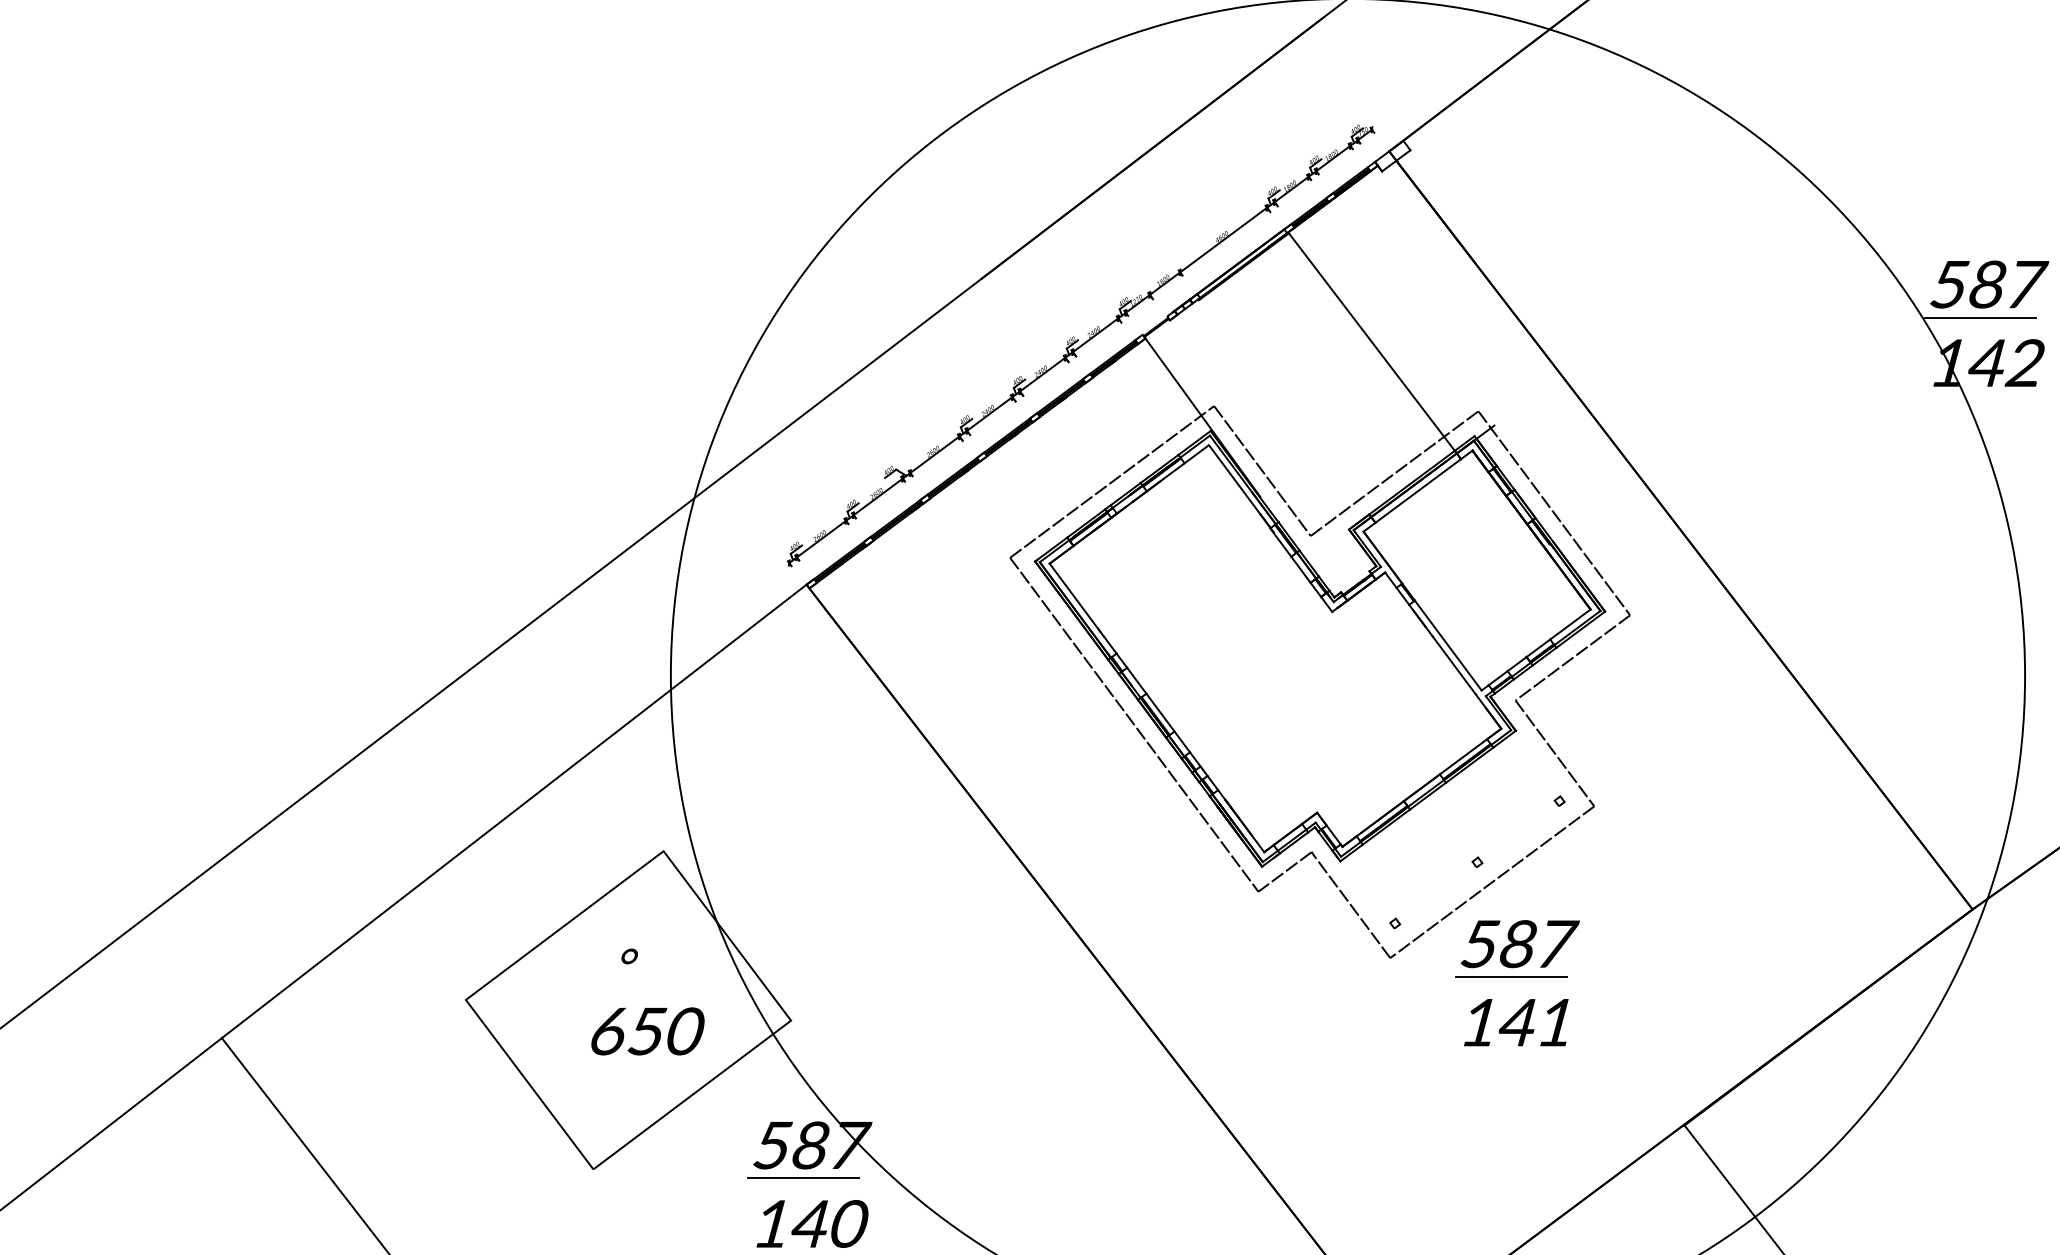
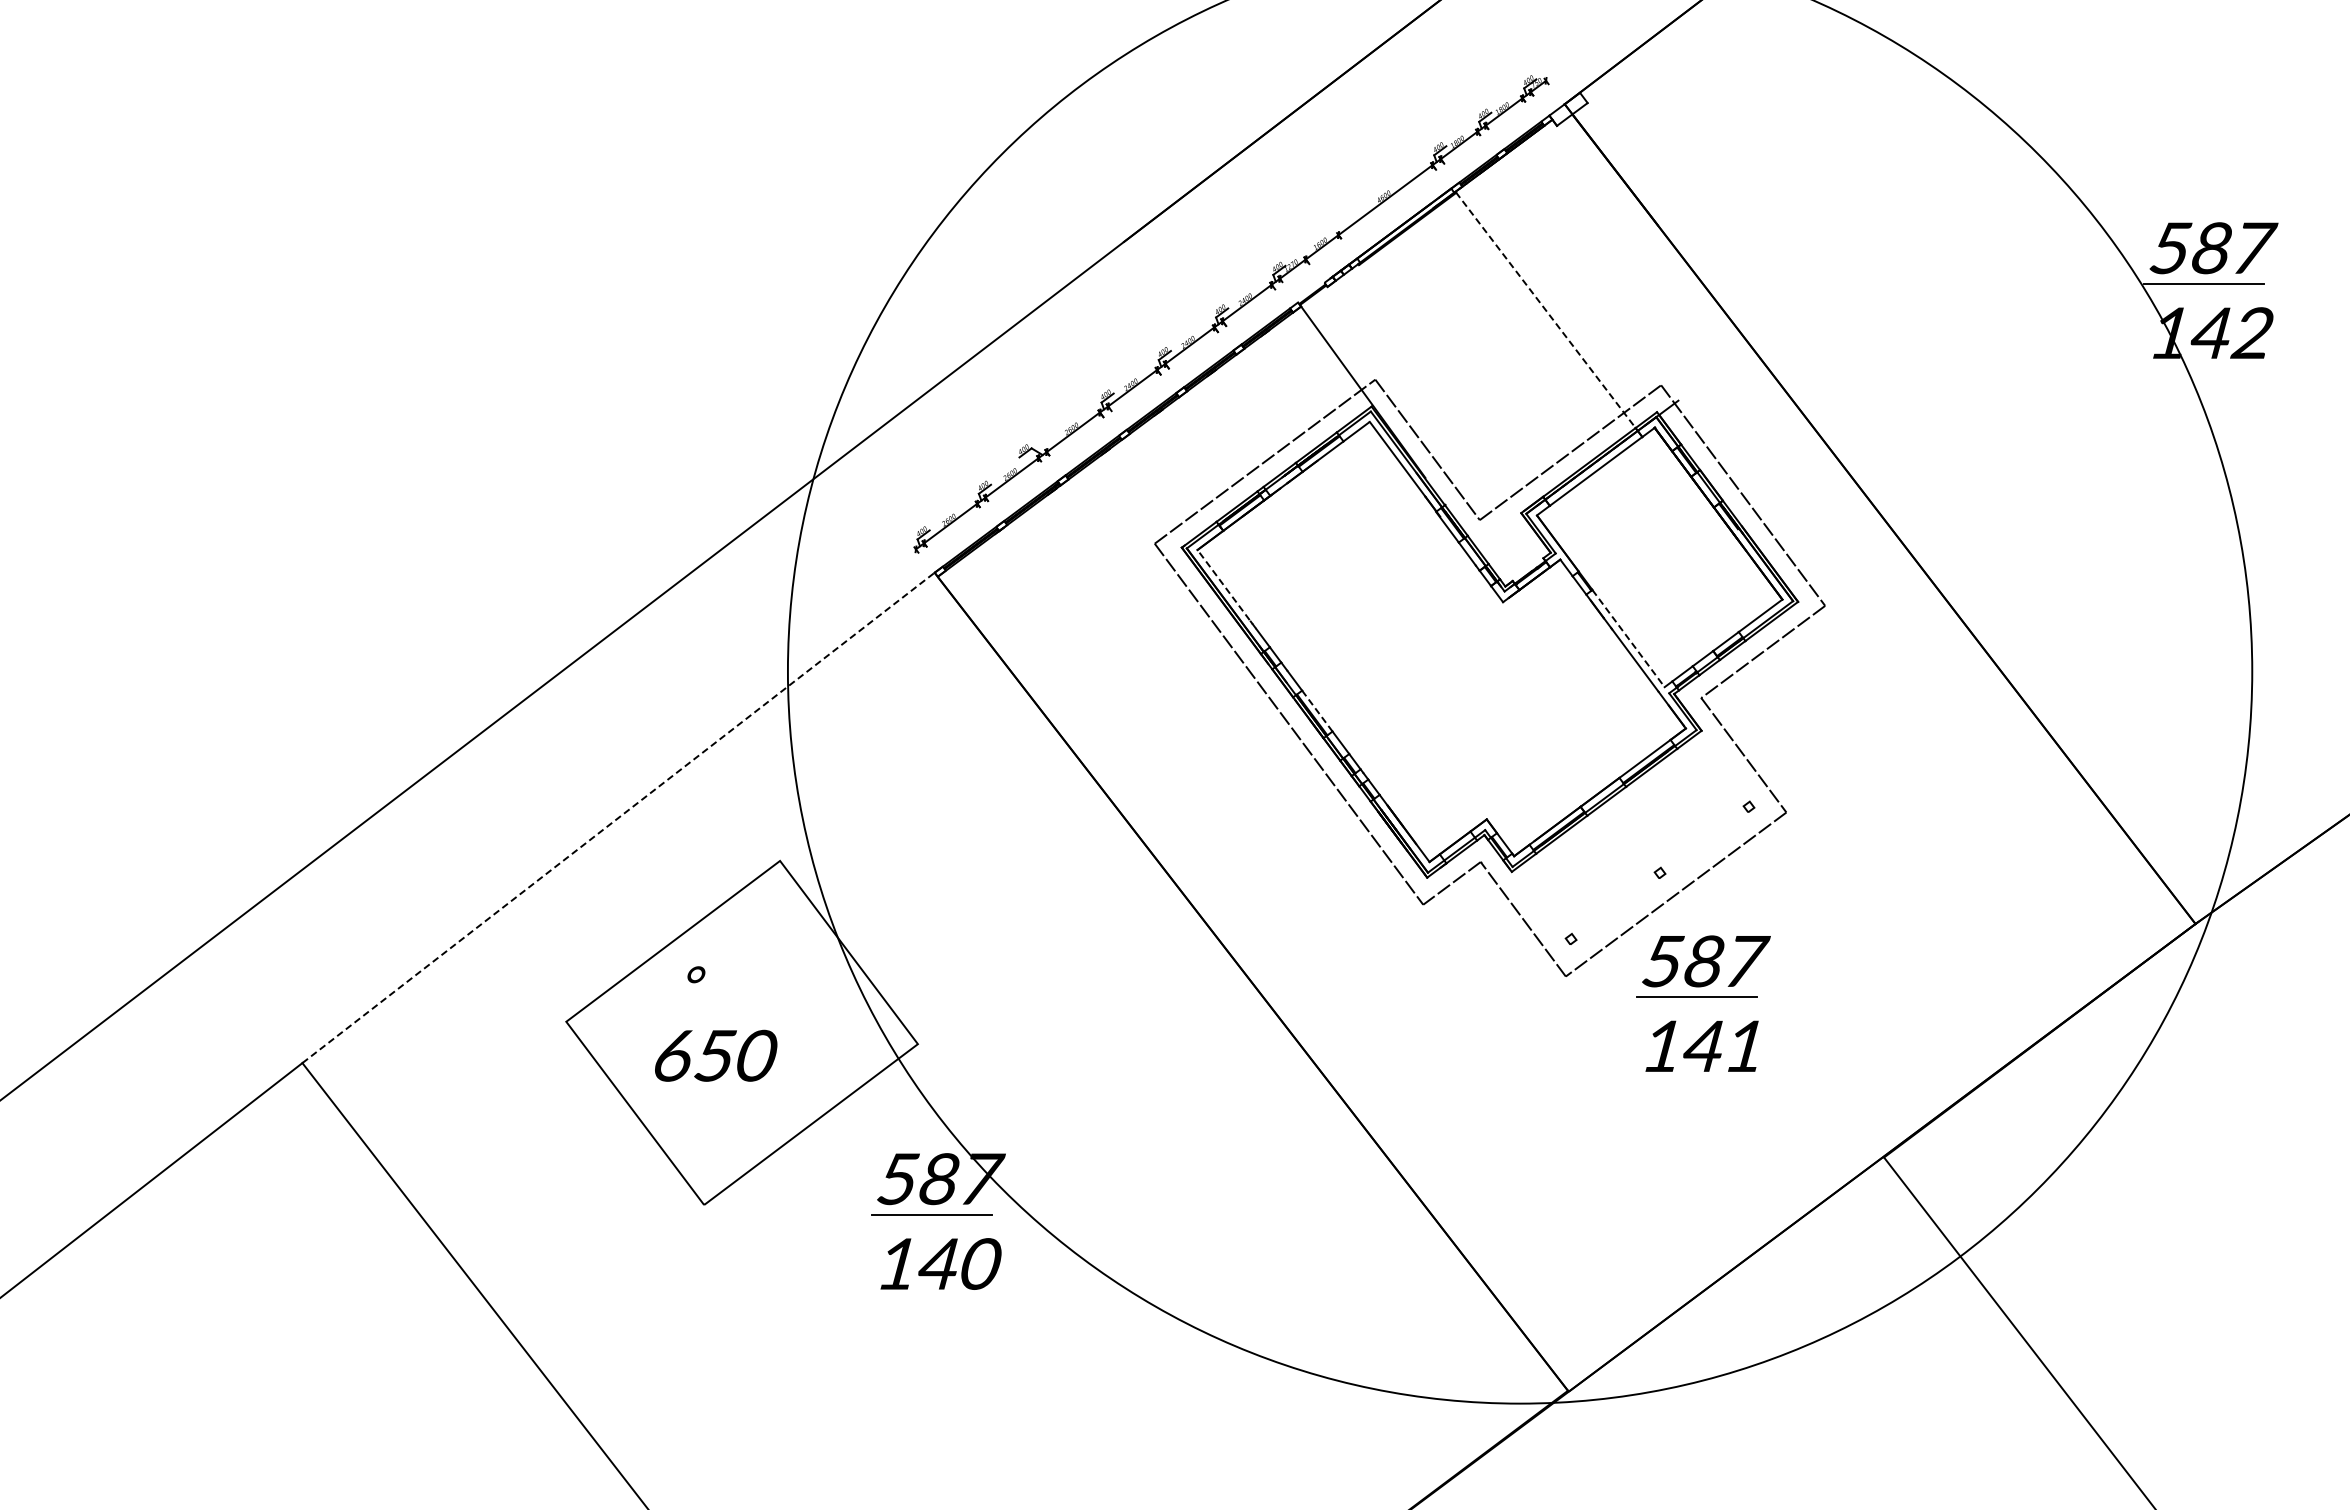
line: (1372, 342) -> (1546, 310), solid -> dashed
line: (1076, 600) -> (1226, 589), solid -> dashed
line: (1448, 645) -> (1628, 638), solid -> dashed
line: (1160, 712) -> (1317, 711), solid -> dashed
line: (514, 811) -> (618, 817), solid -> dashed
text: (648, 1001) -> (716, 1023), moved

